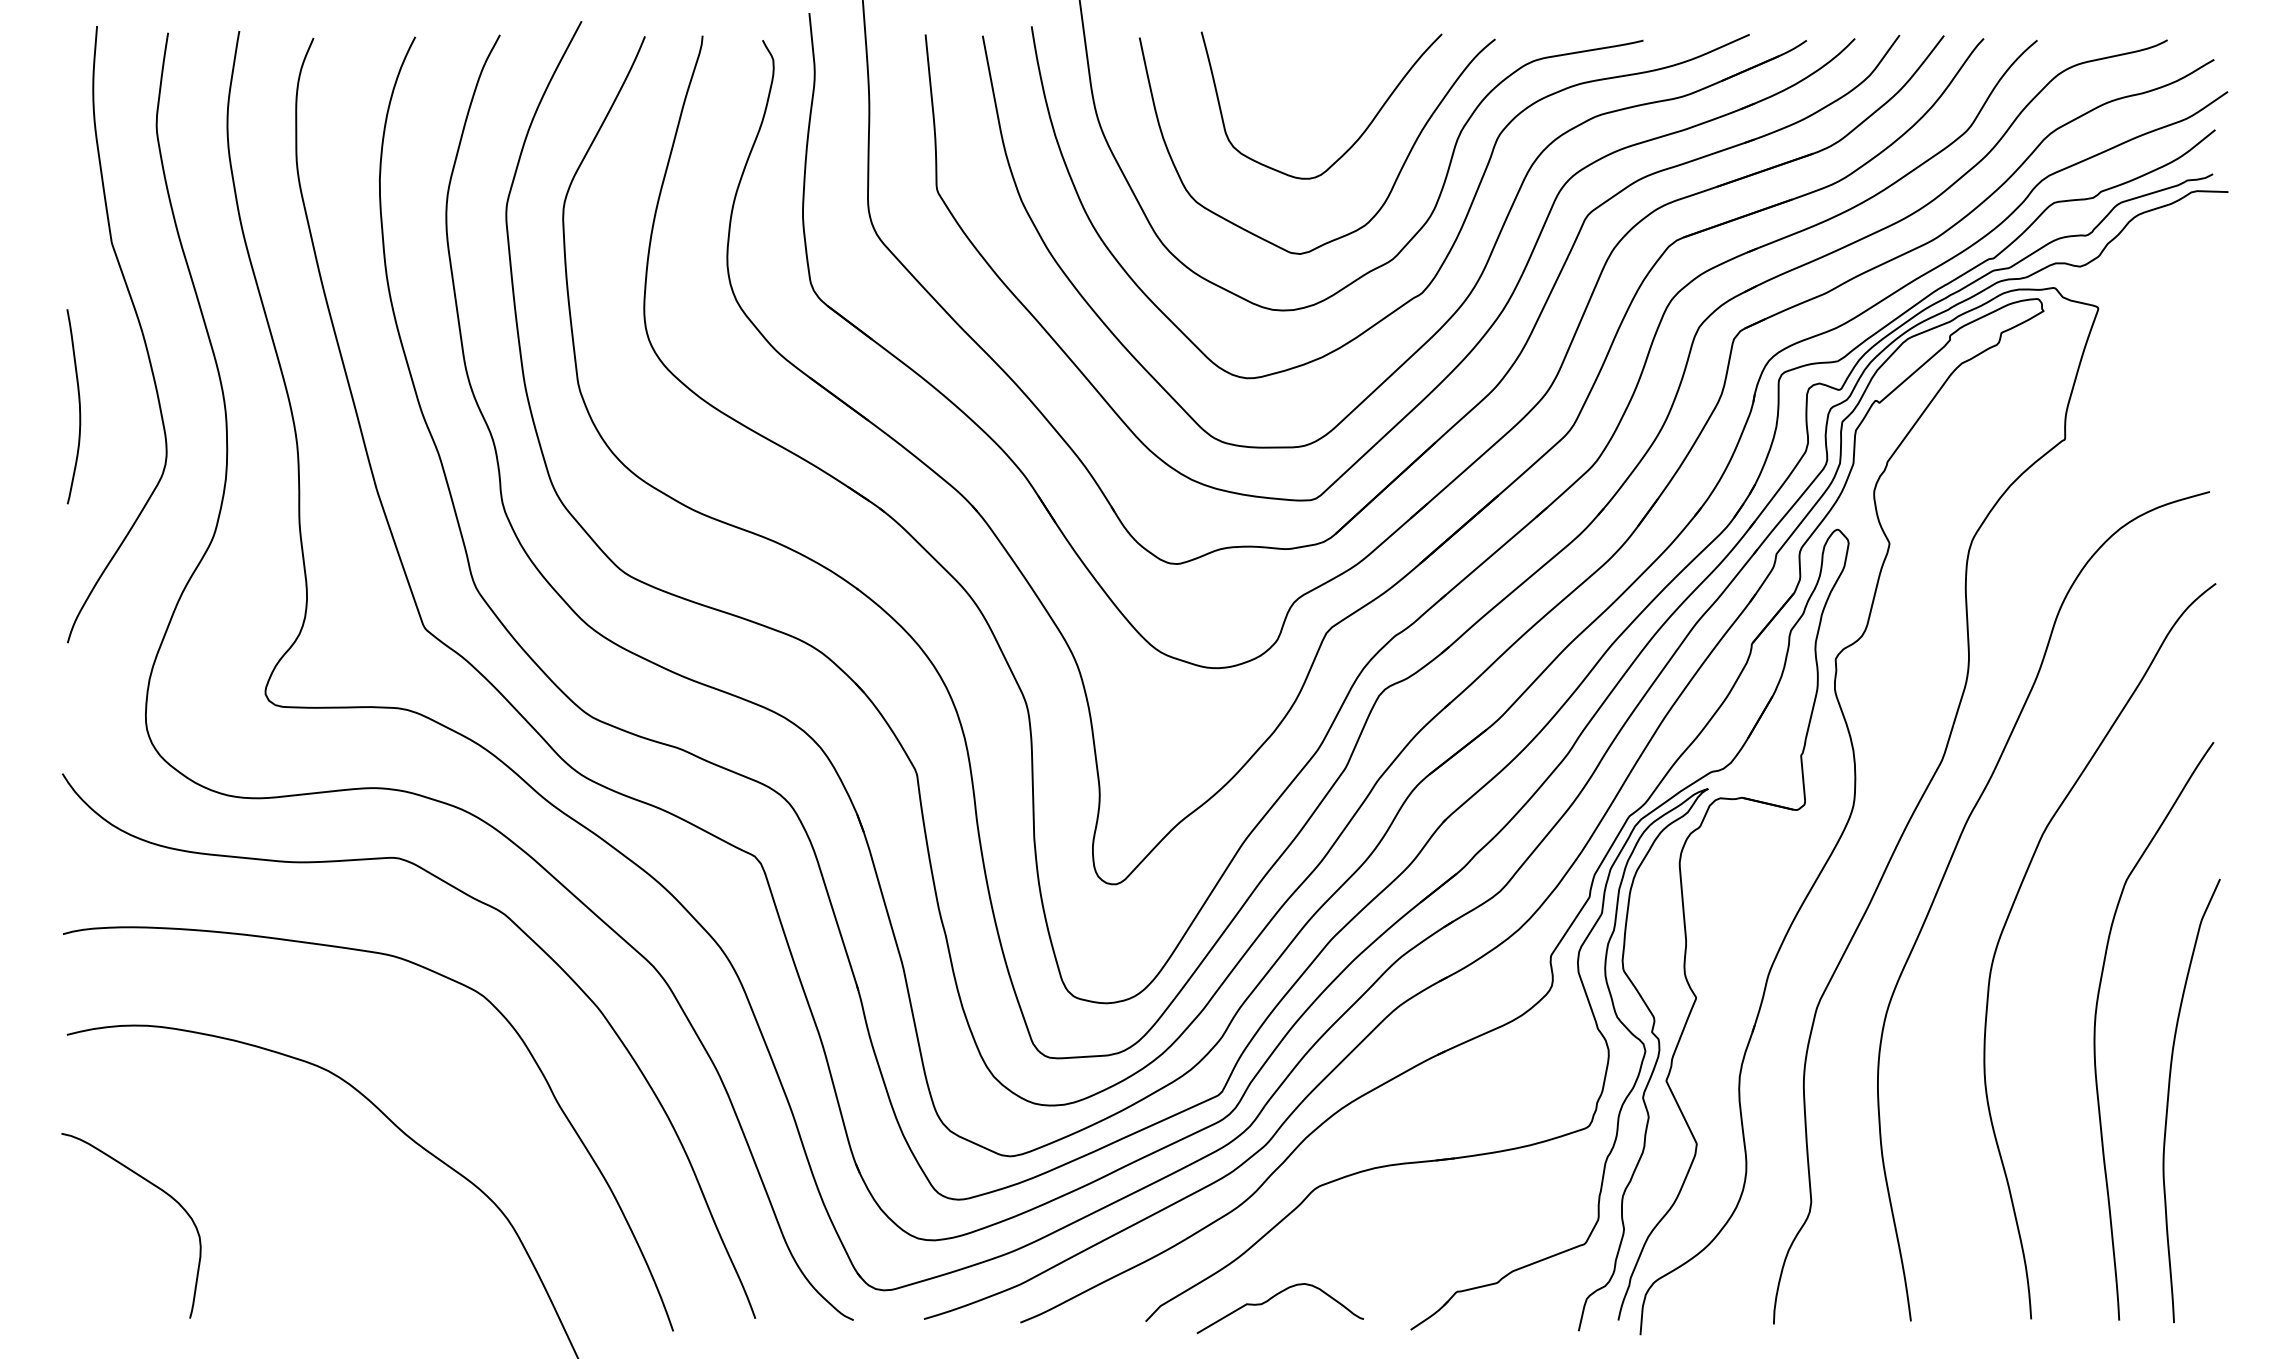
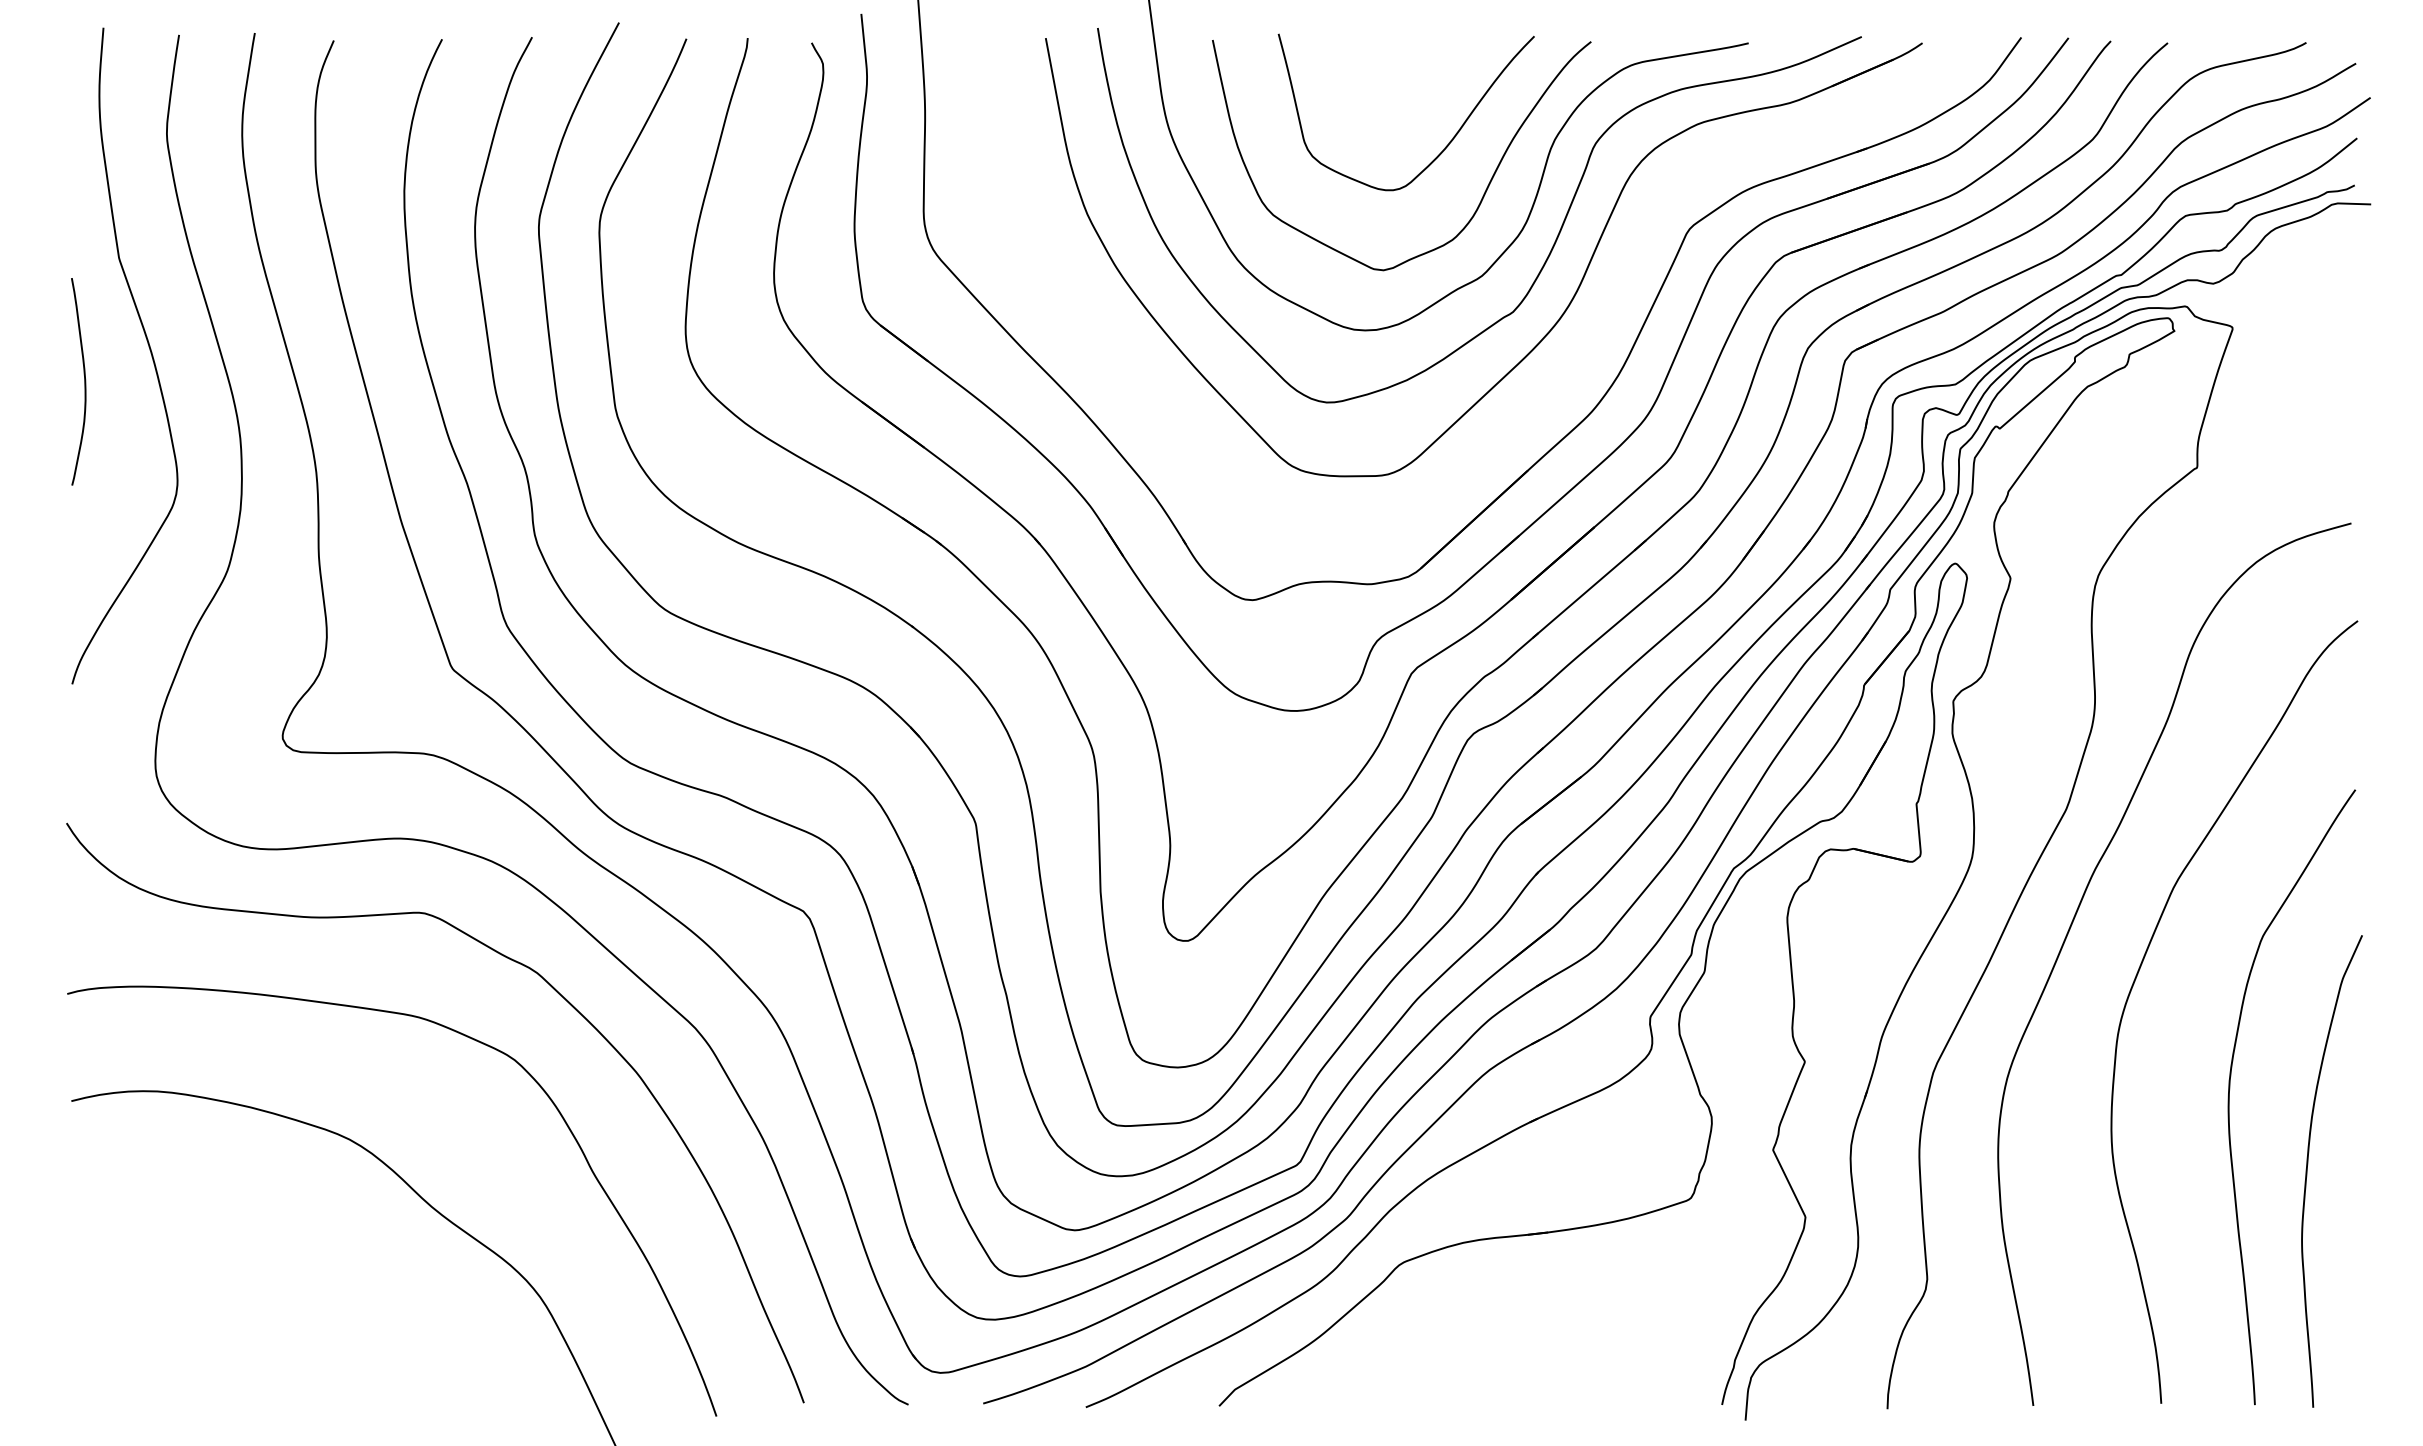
part: (1478, 340) -> (1573, 362), removed
curve: (79, 406) -> (84, 381), moved
part: (1616, 1018) -> (1720, 1083), removed
curve: (154, 1186) -> (164, 1262), removed
curve: (1272, 1298) -> (1354, 1381), removed

